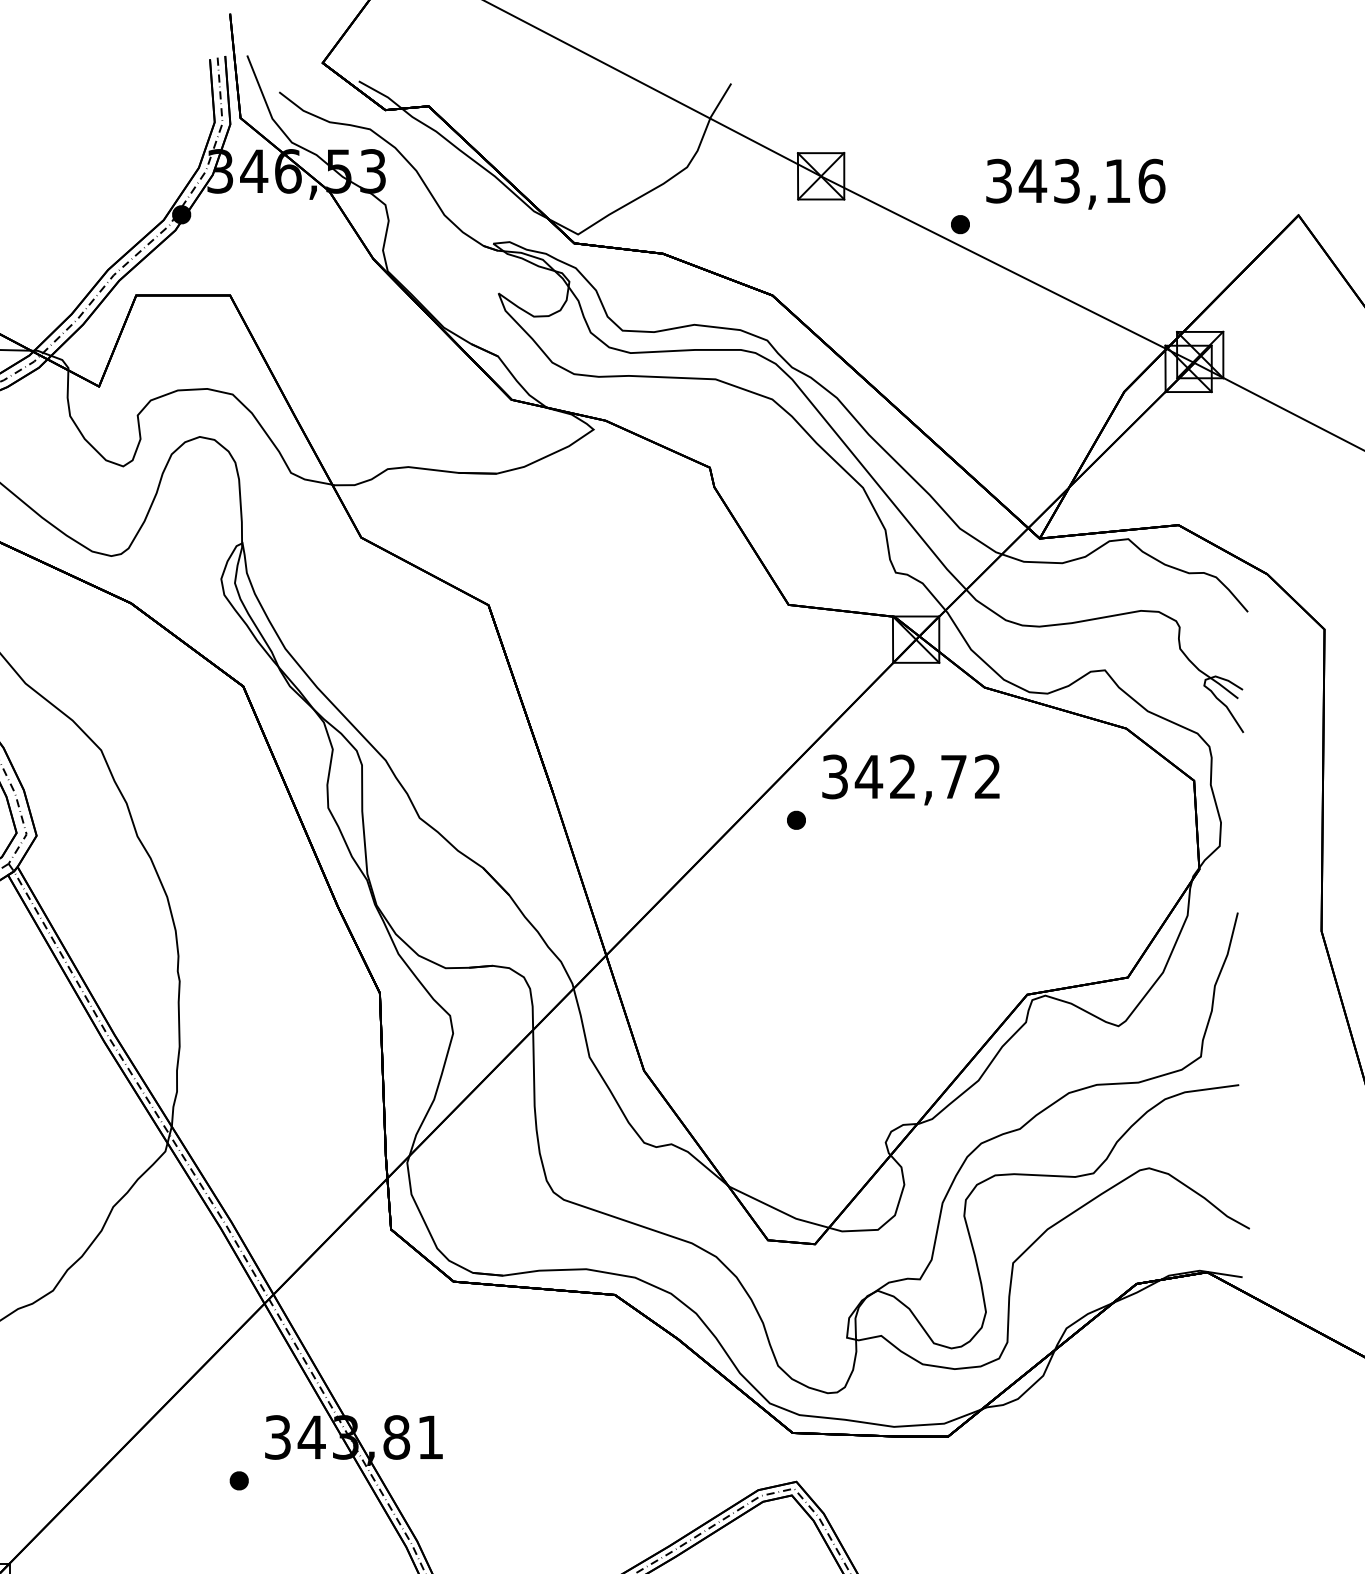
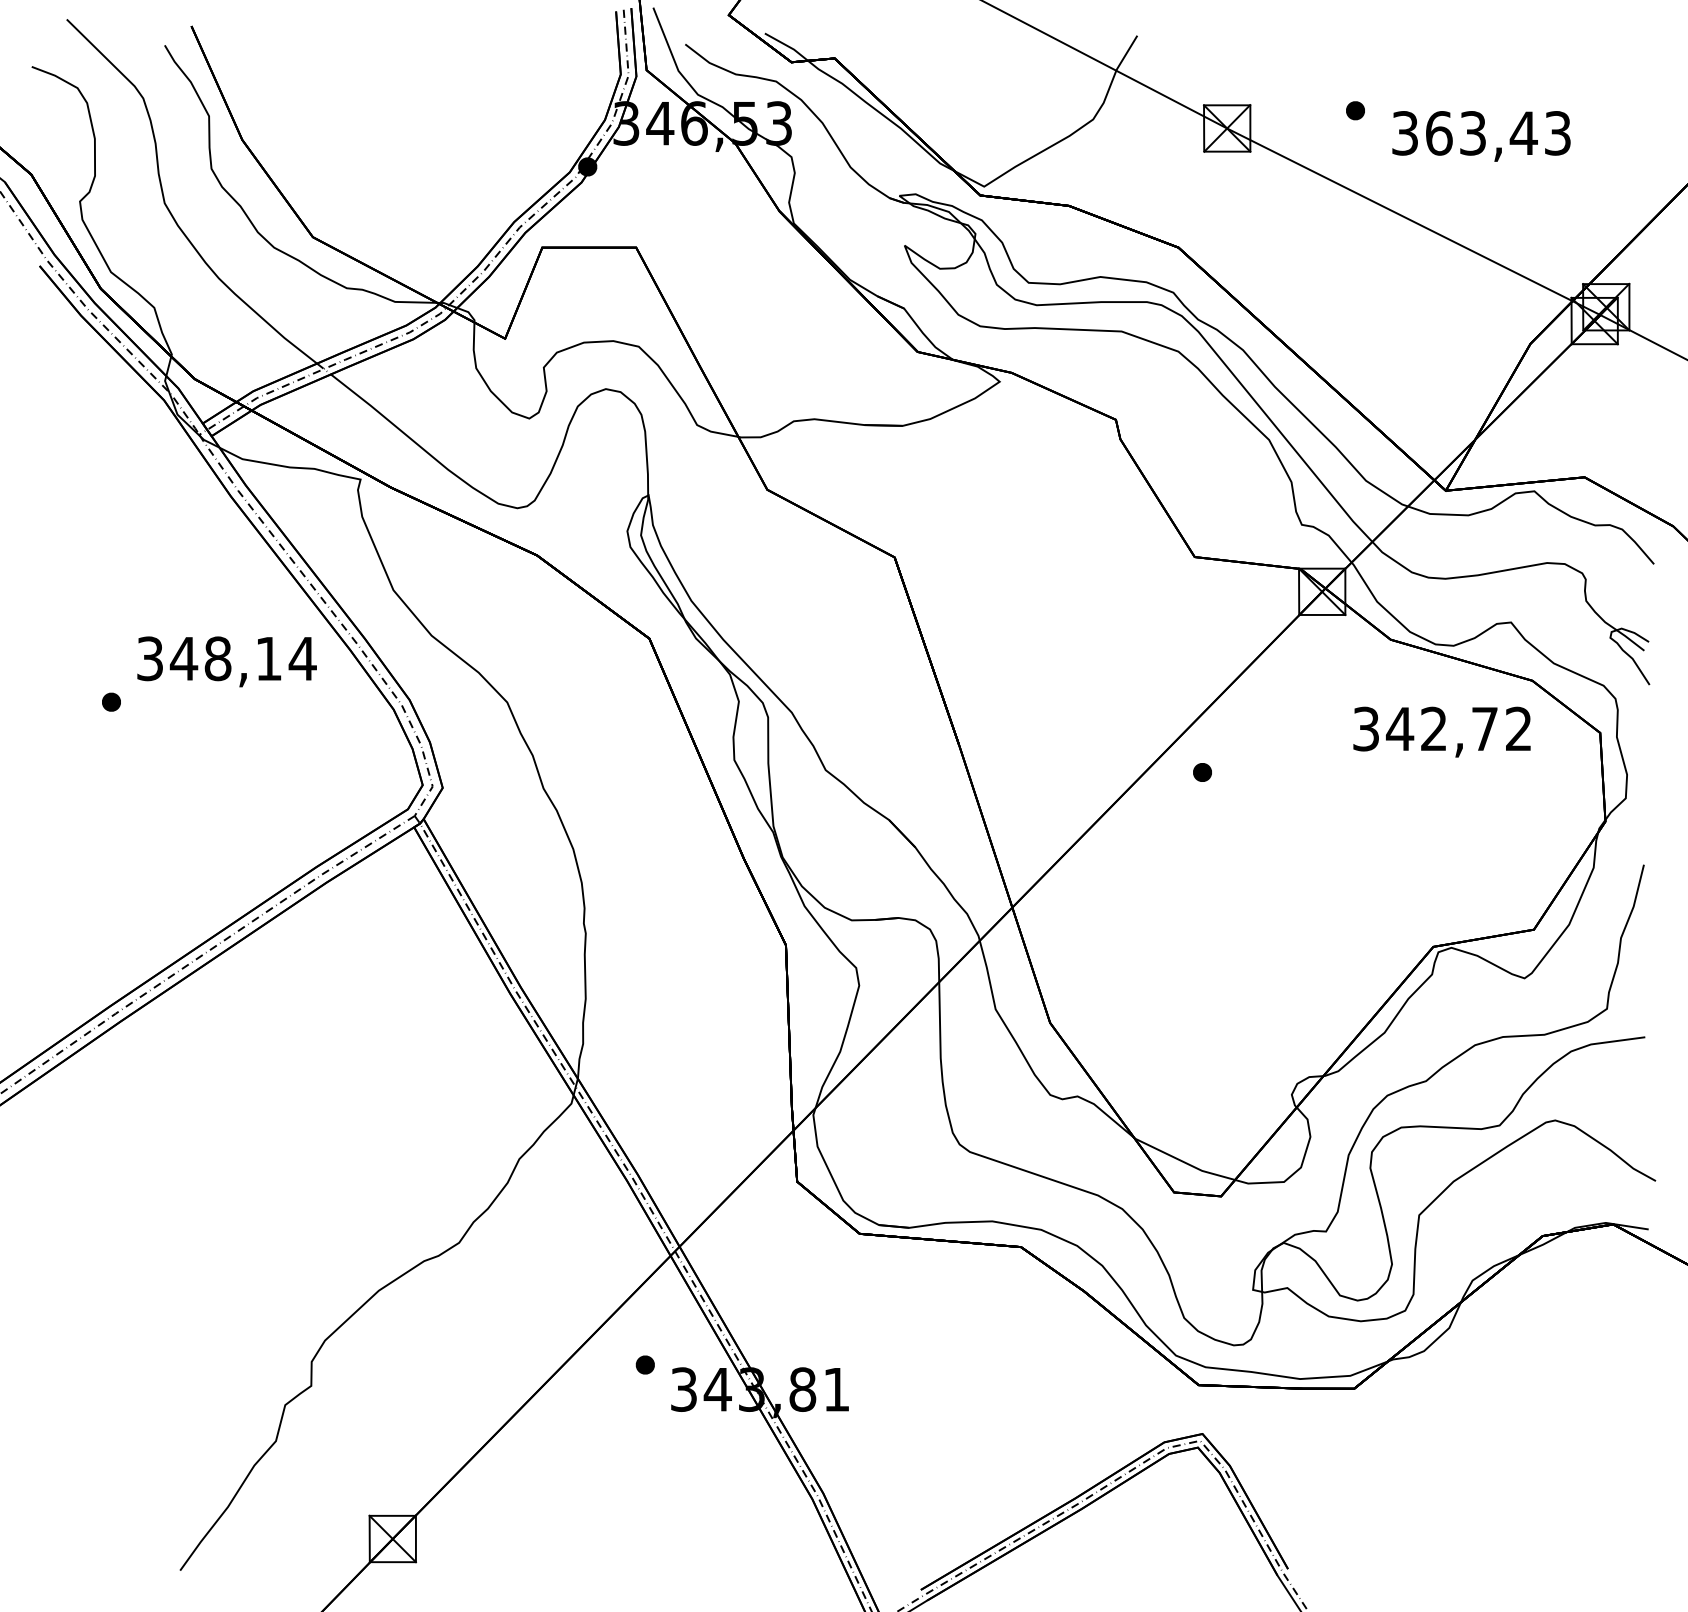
text: (1091, 181) -> (1497, 133), 343,16 -> 363,43
part: (960, 224) -> (1355, 110), moved
text: (910, 779) -> (1441, 731), moved
part: (238, 1480) -> (644, 1364), moved

